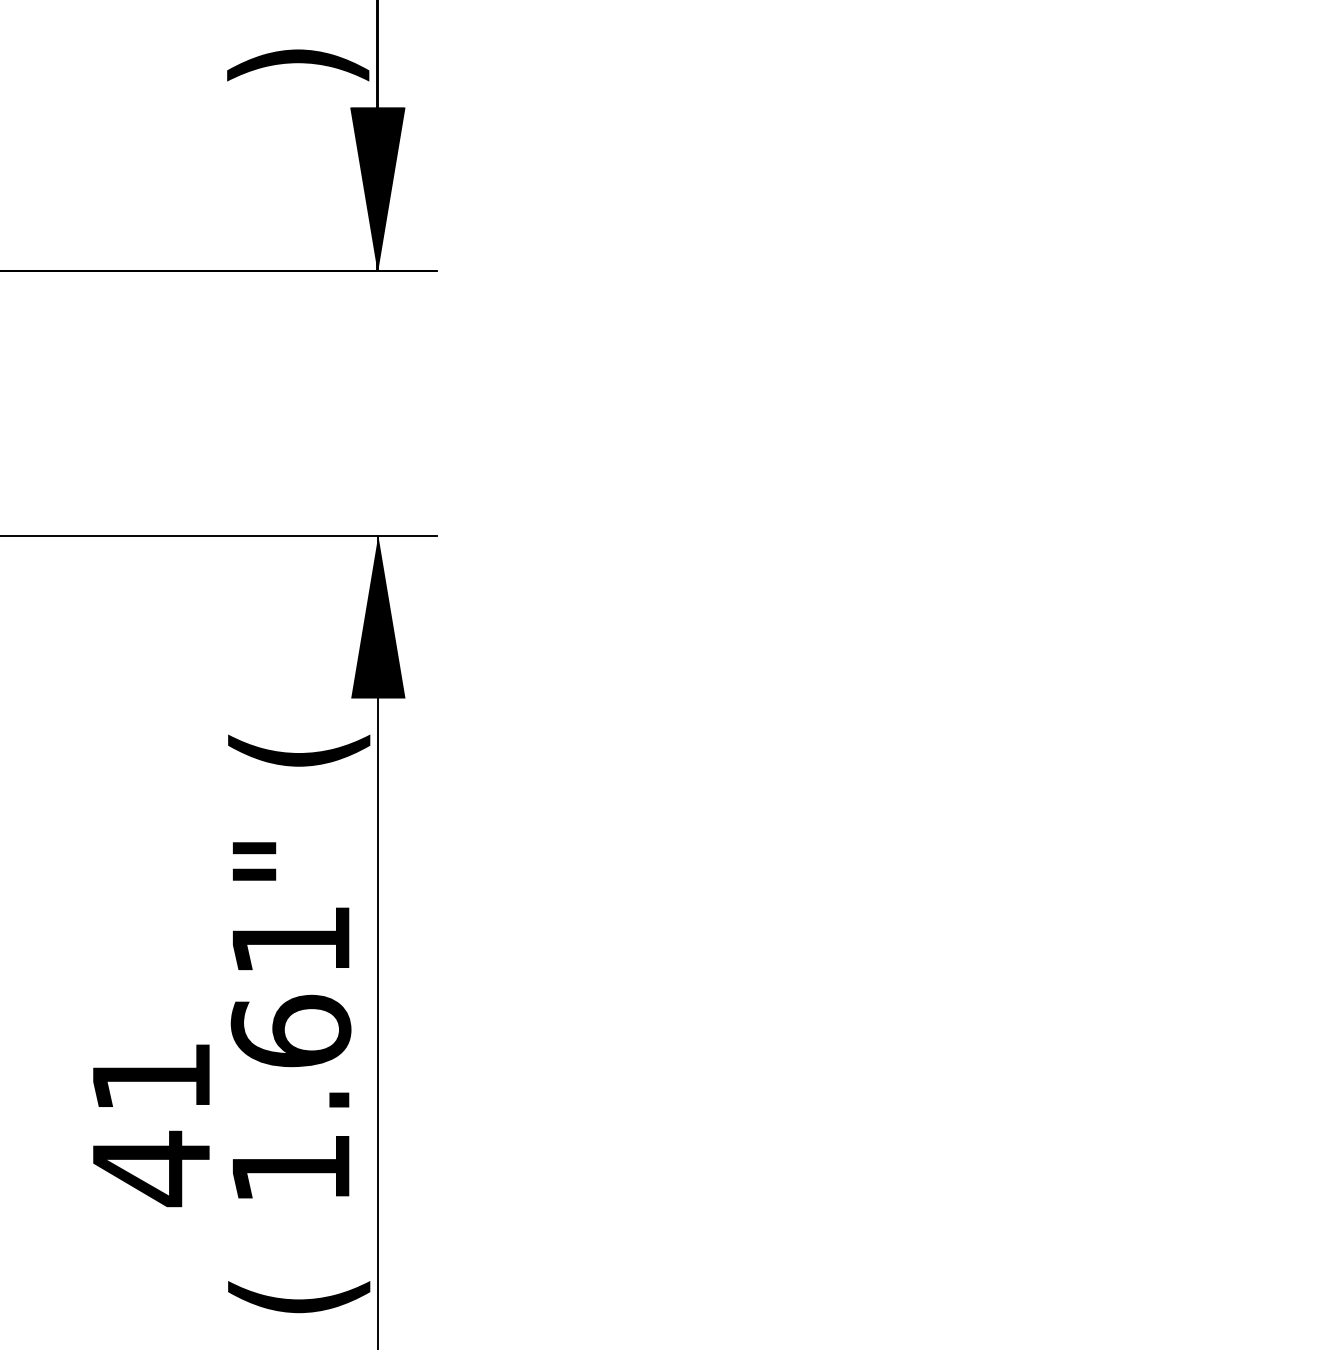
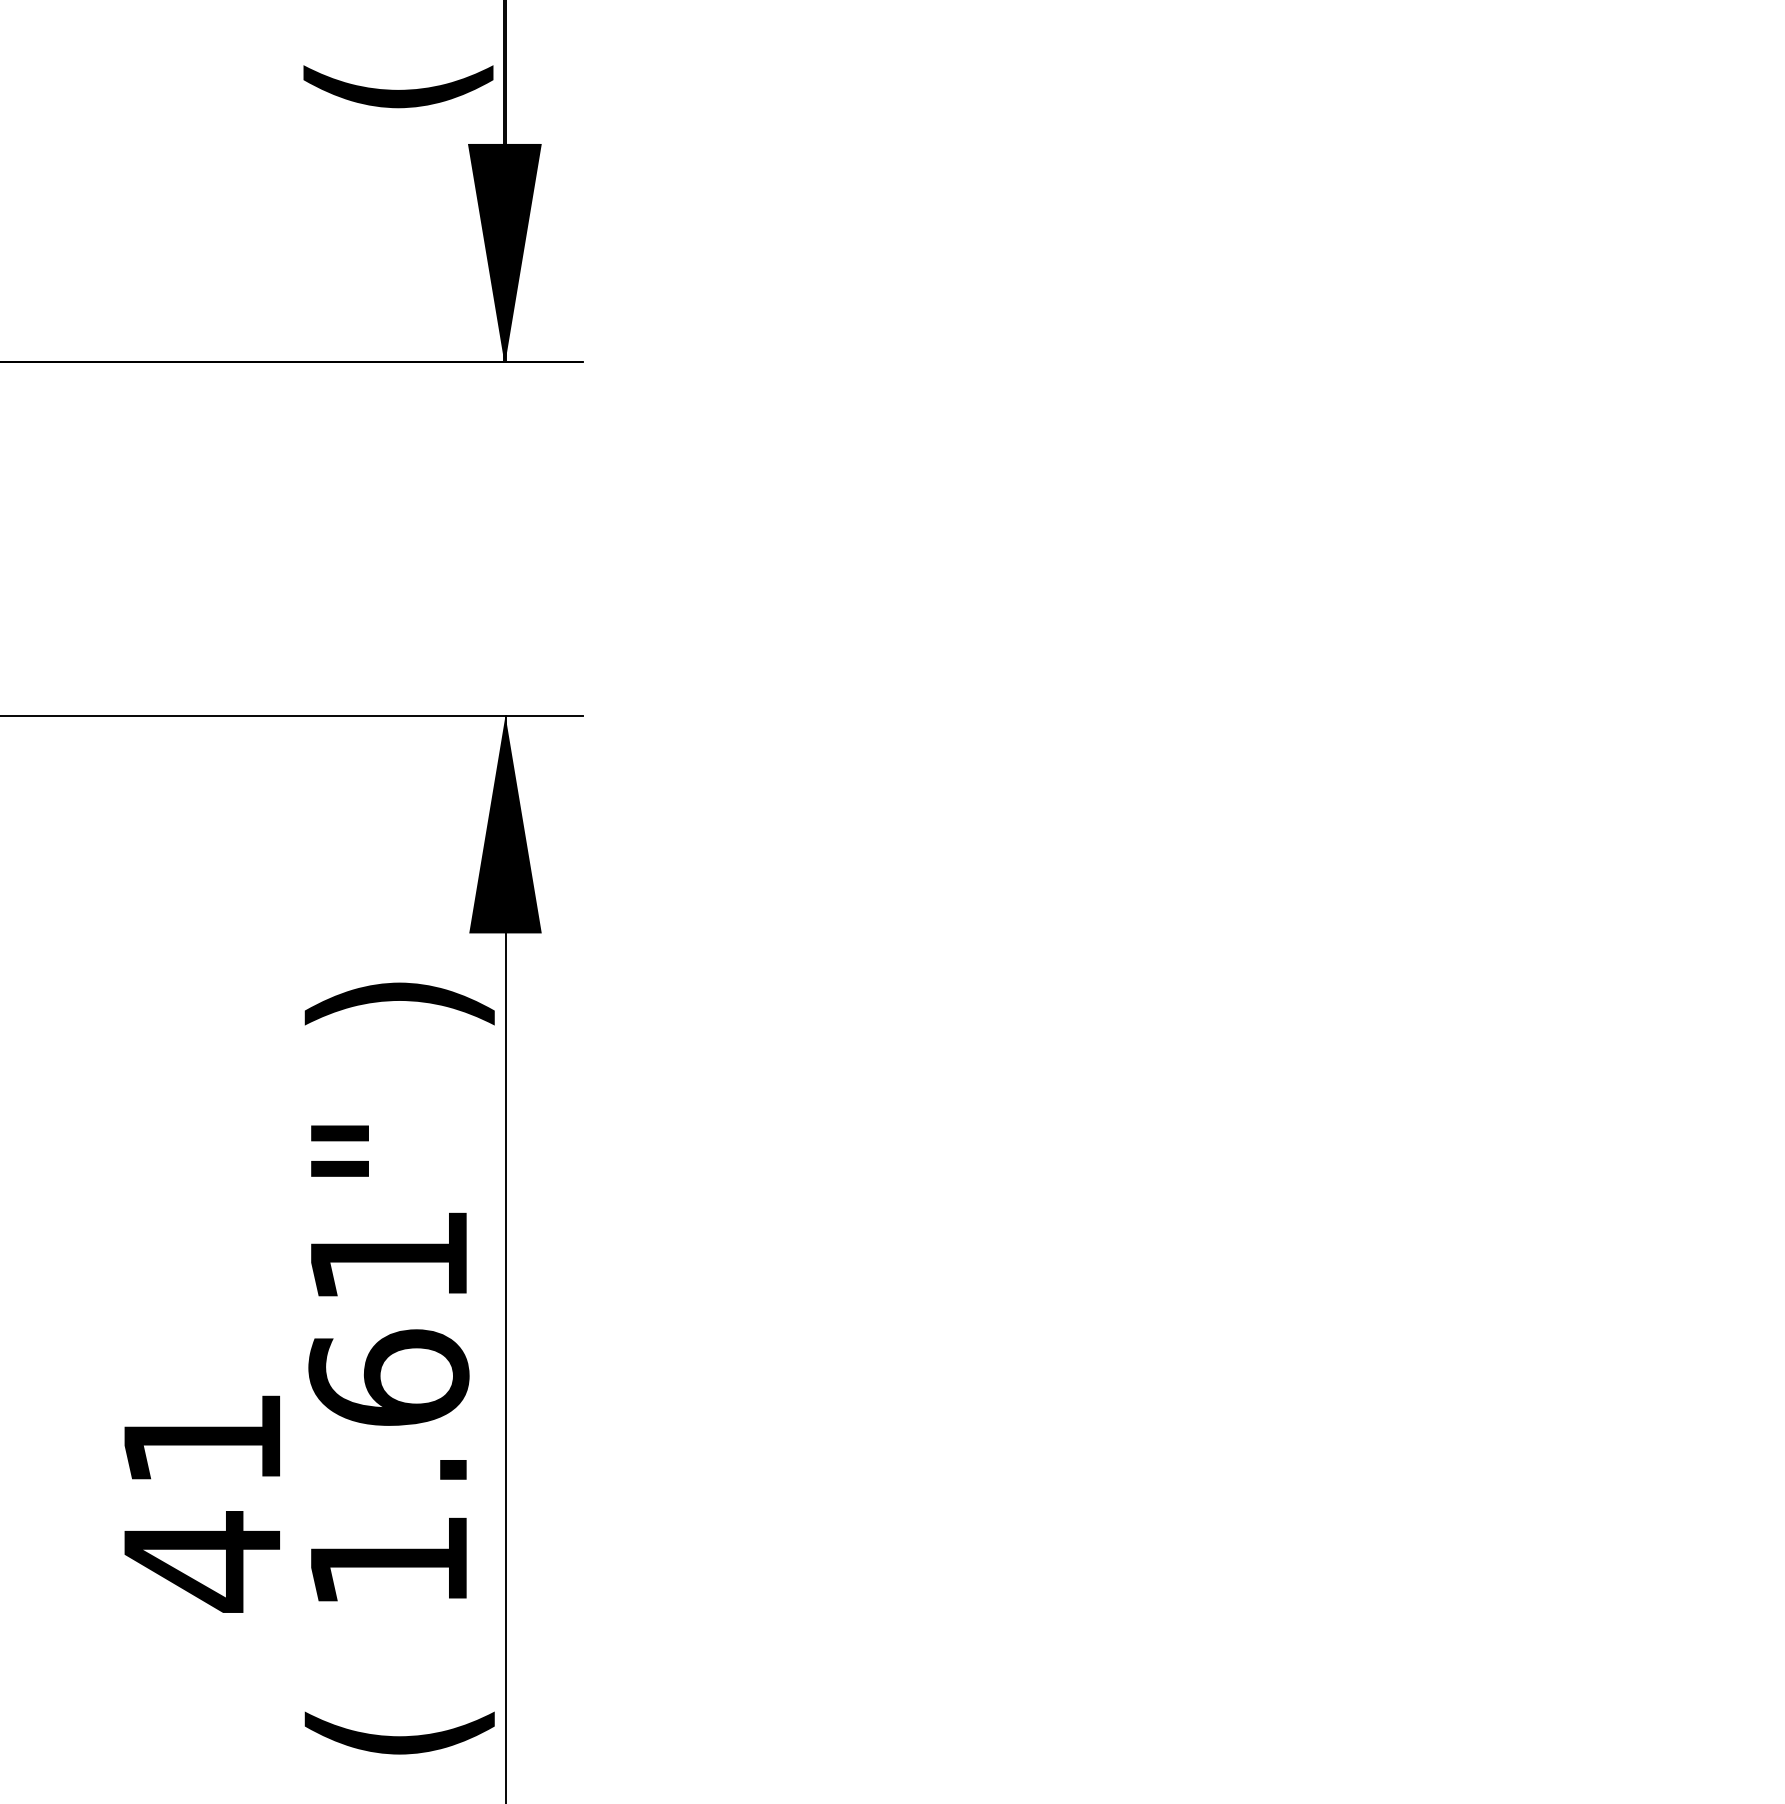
text: (298, 64) -> (398, 86), ) -> (
text: (298, 750) -> (399, 1003), ( -> )

